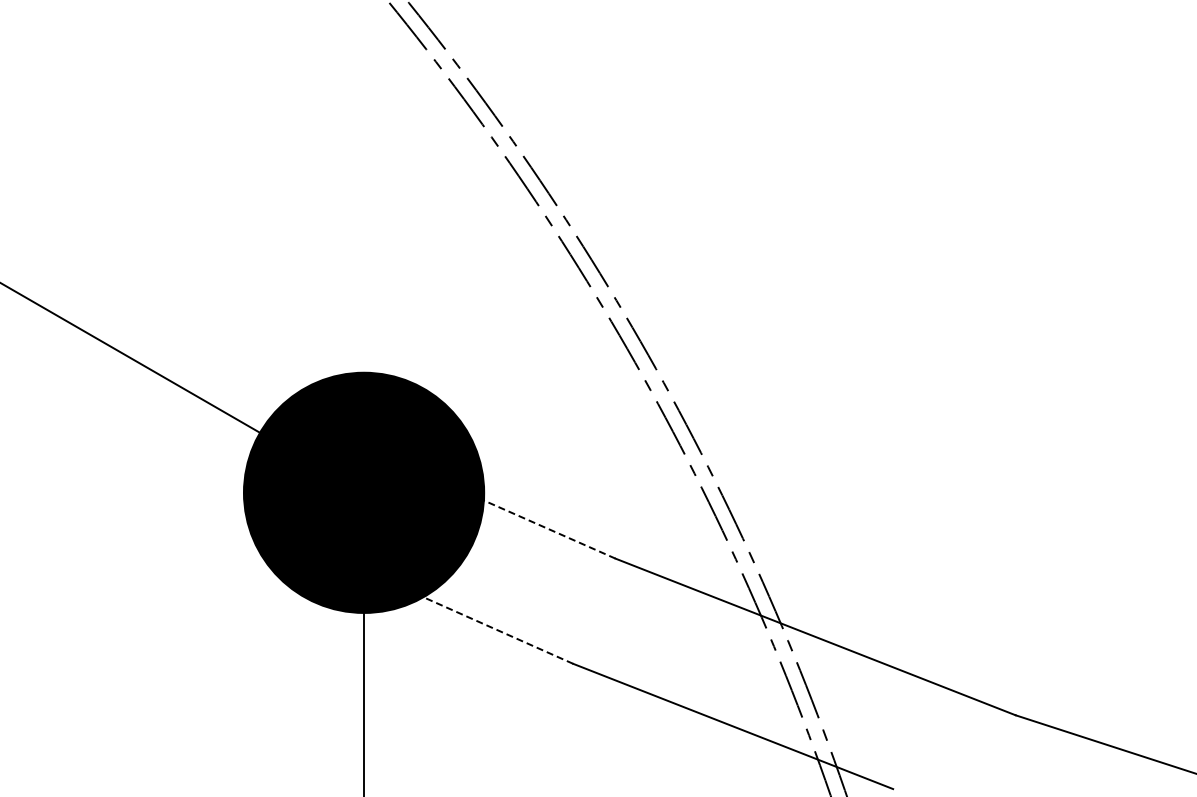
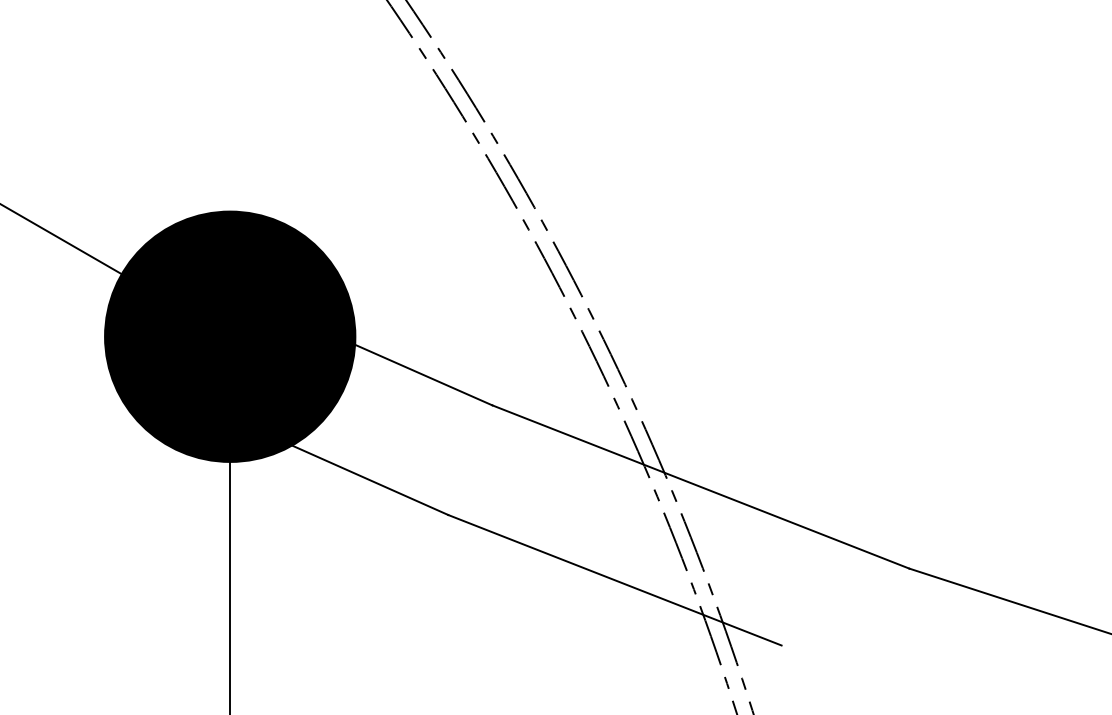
line: (549, 529) -> (423, 374), dashed -> solid
line: (497, 630) -> (369, 480), dashed -> solid

